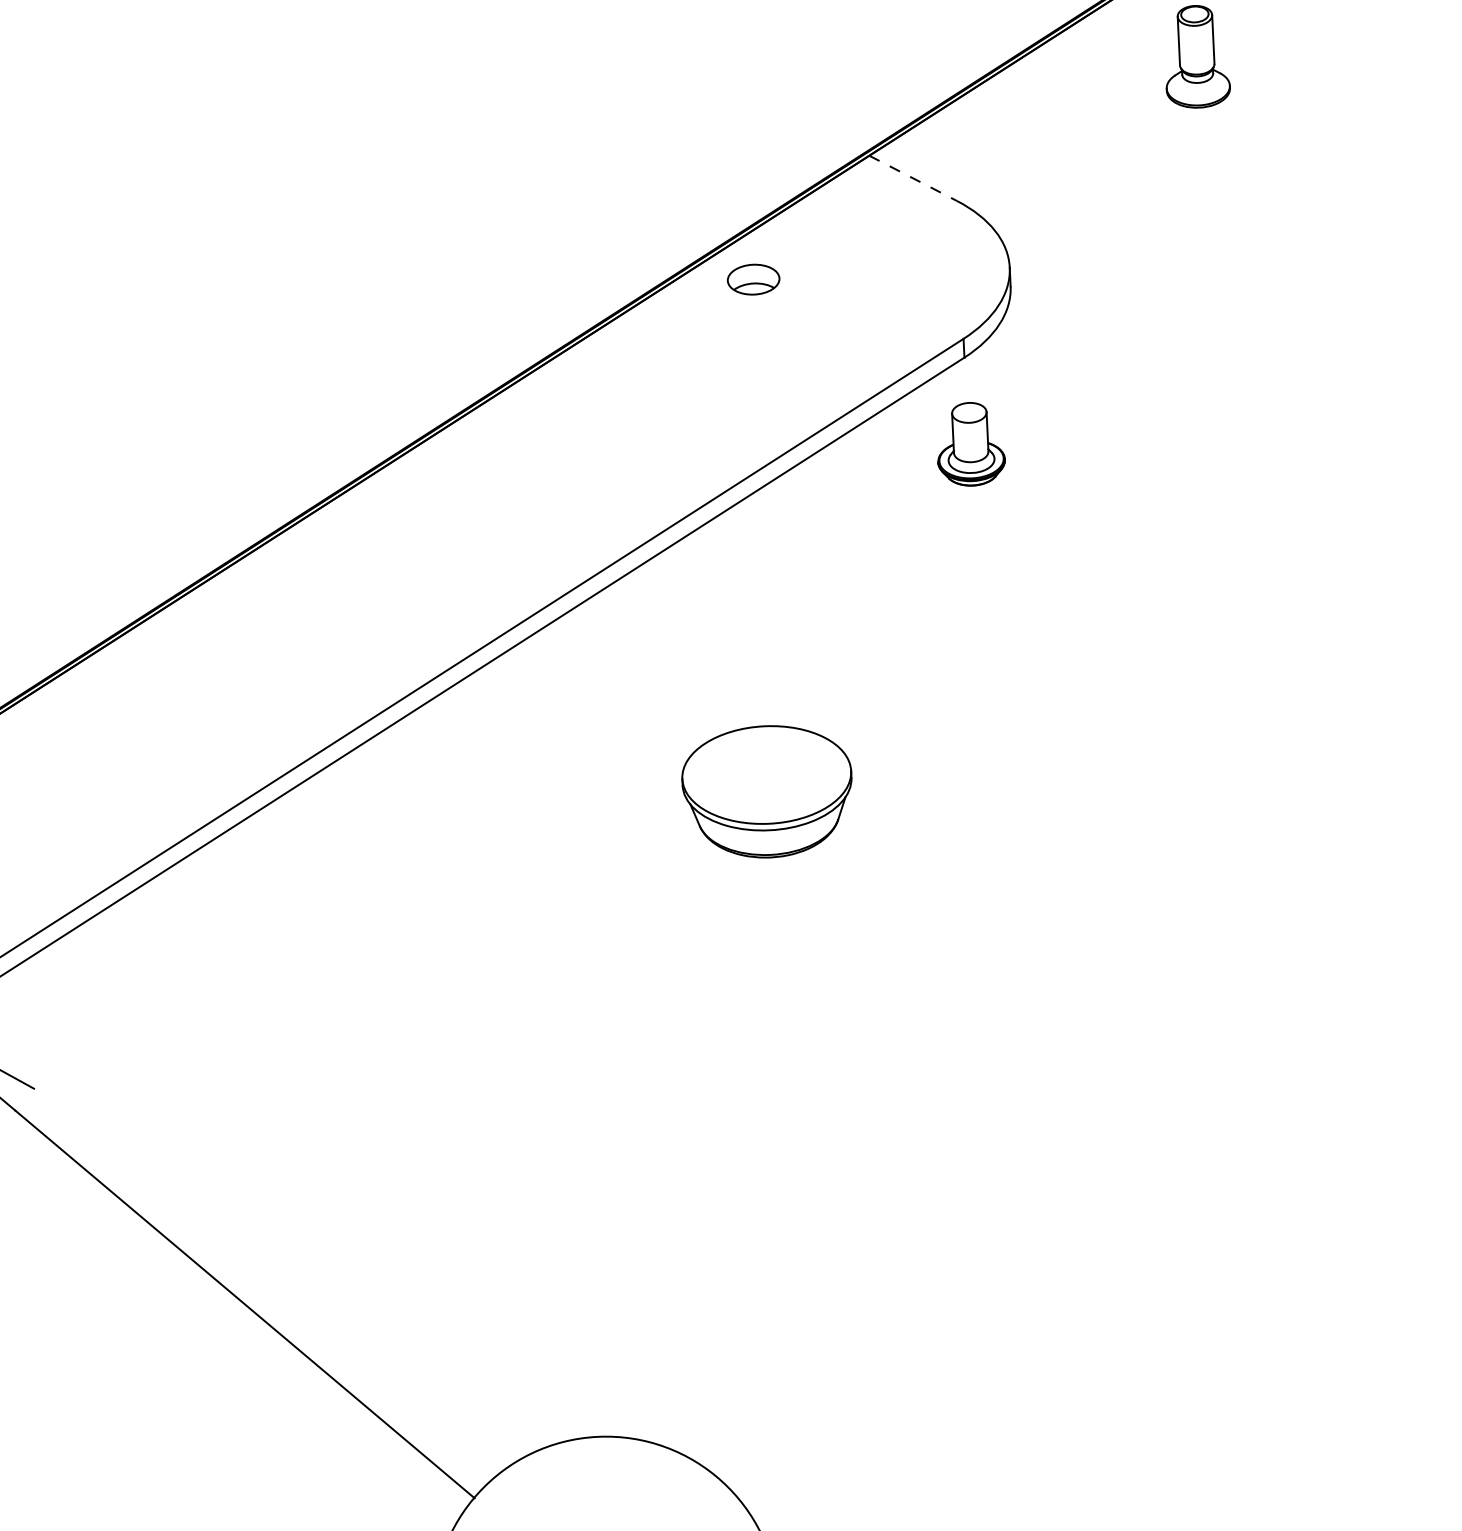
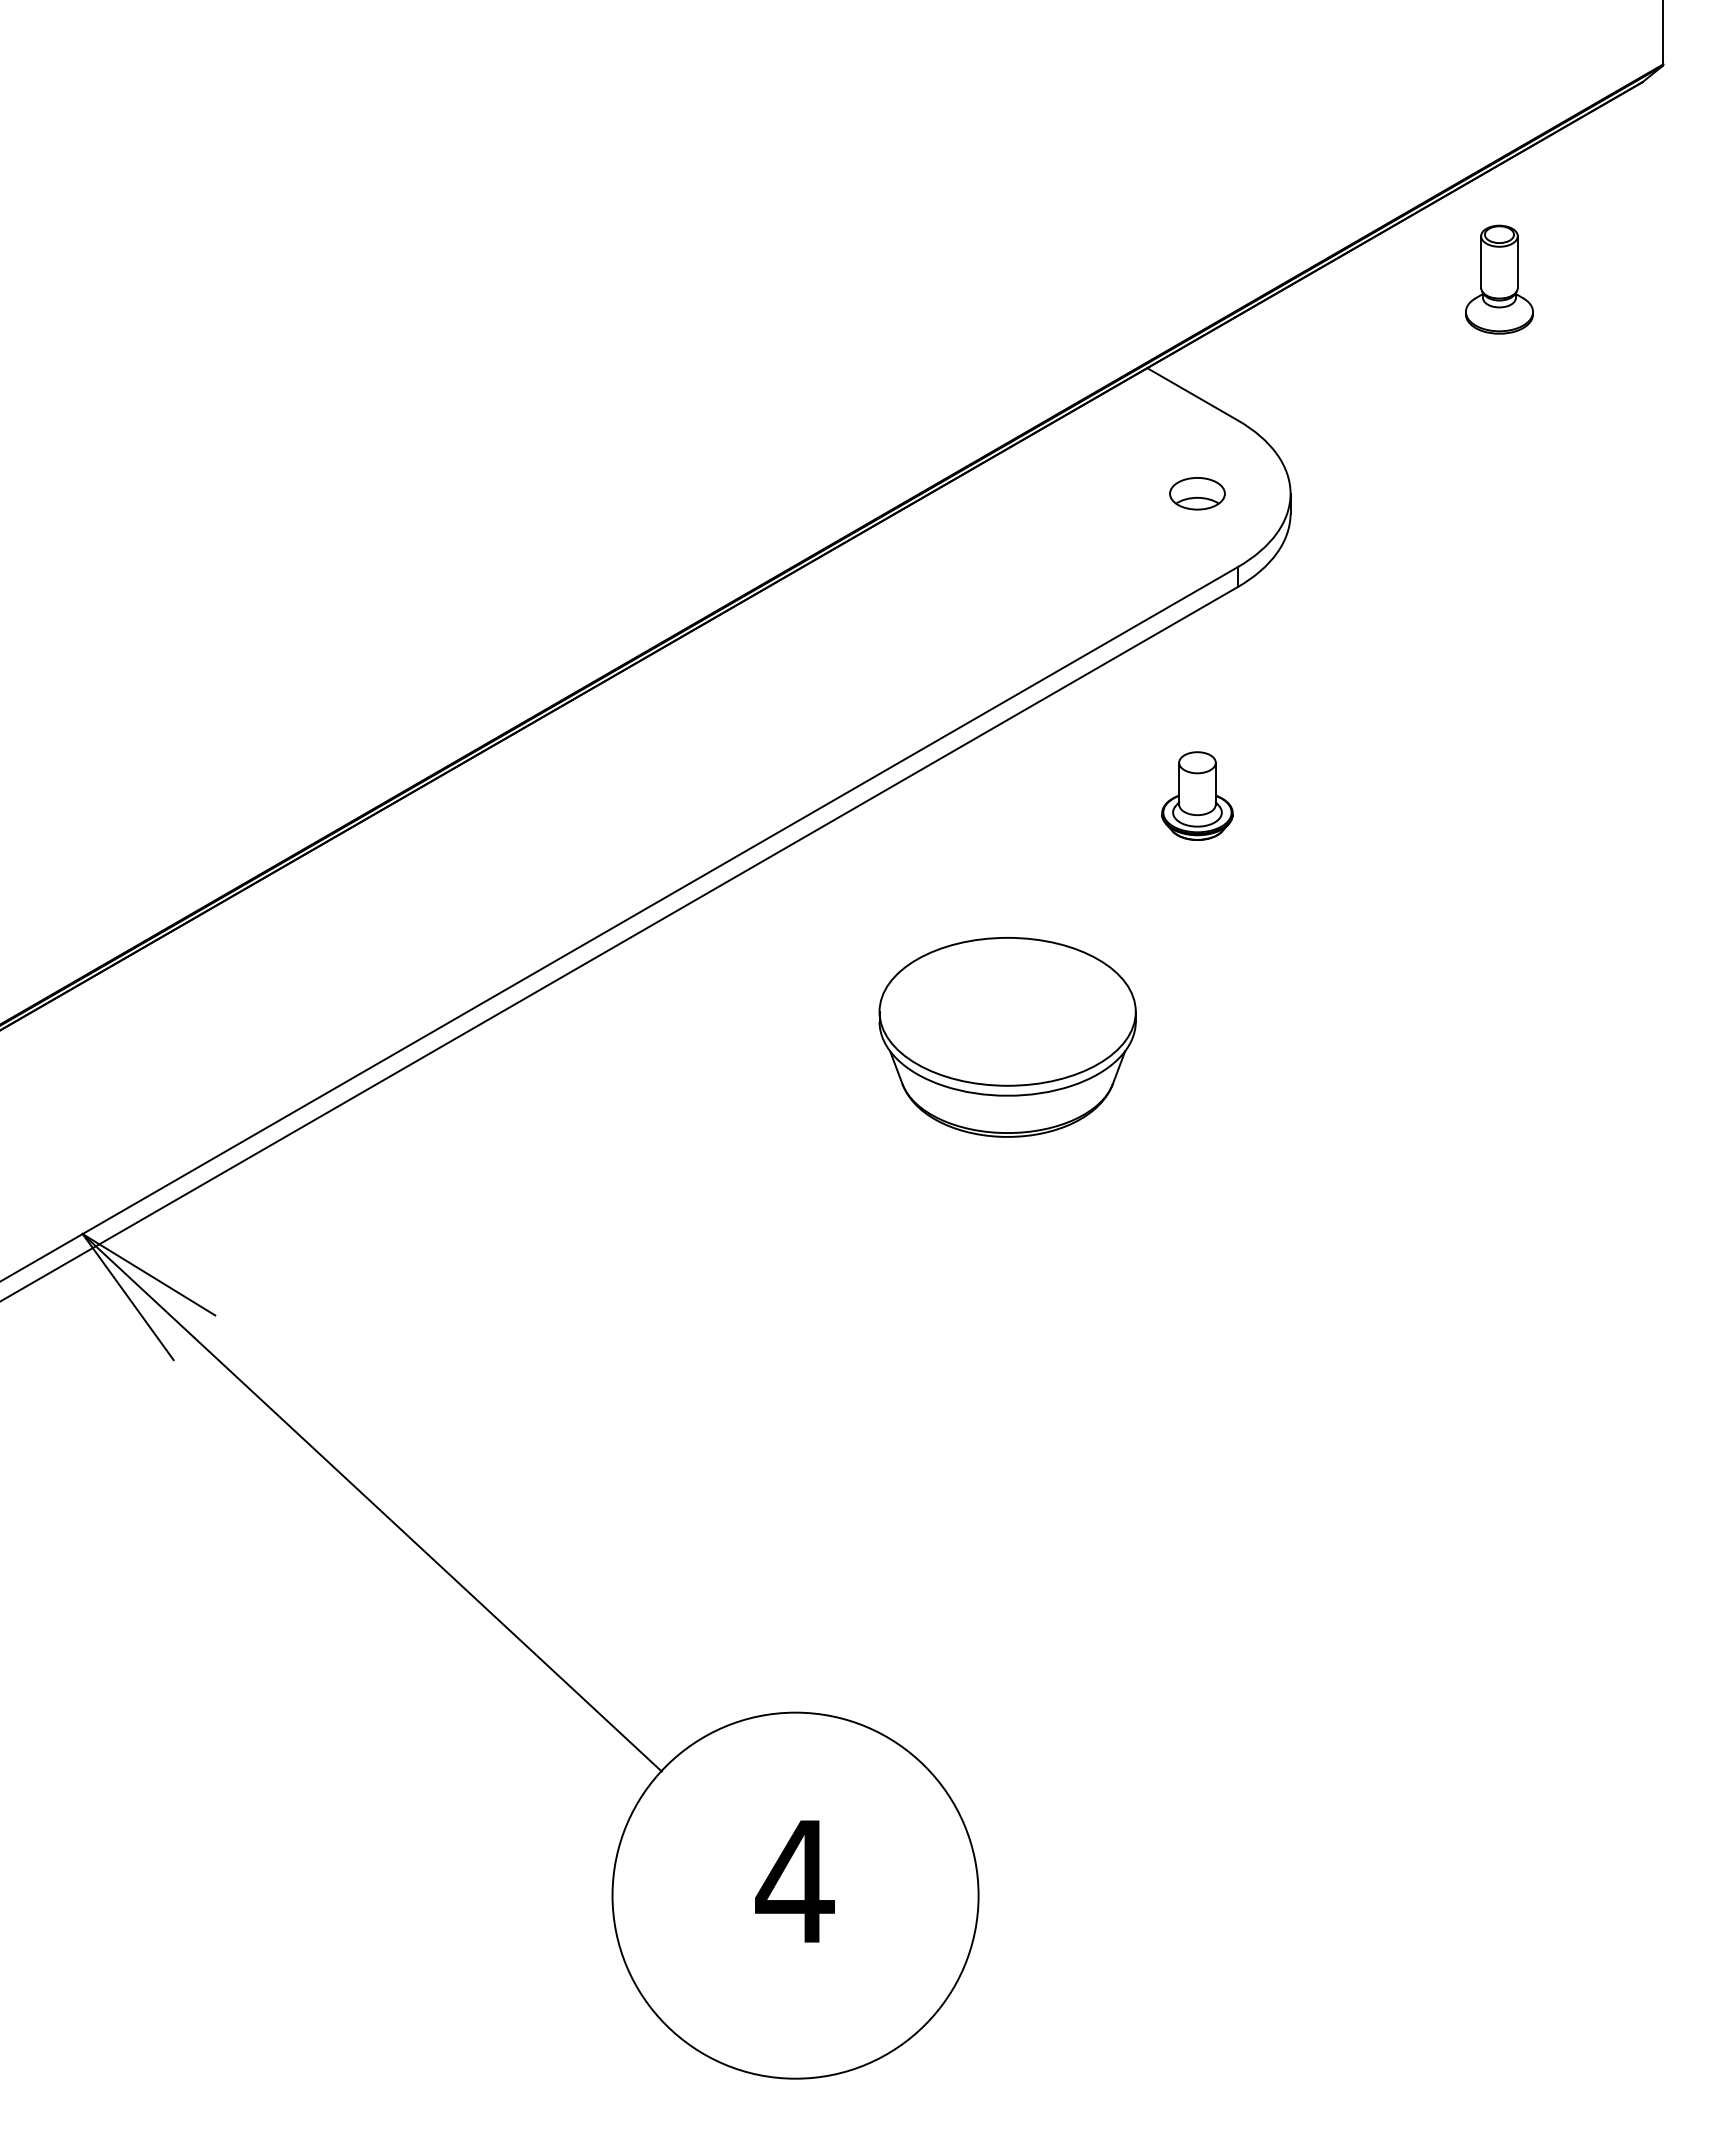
line: (913, 178) -> (1193, 394), dashed -> solid
part: (753, 279) -> (1197, 493), moved
part: (970, 443) -> (1197, 795), moved
part: (767, 791) -> (1007, 1037), size x1.43

